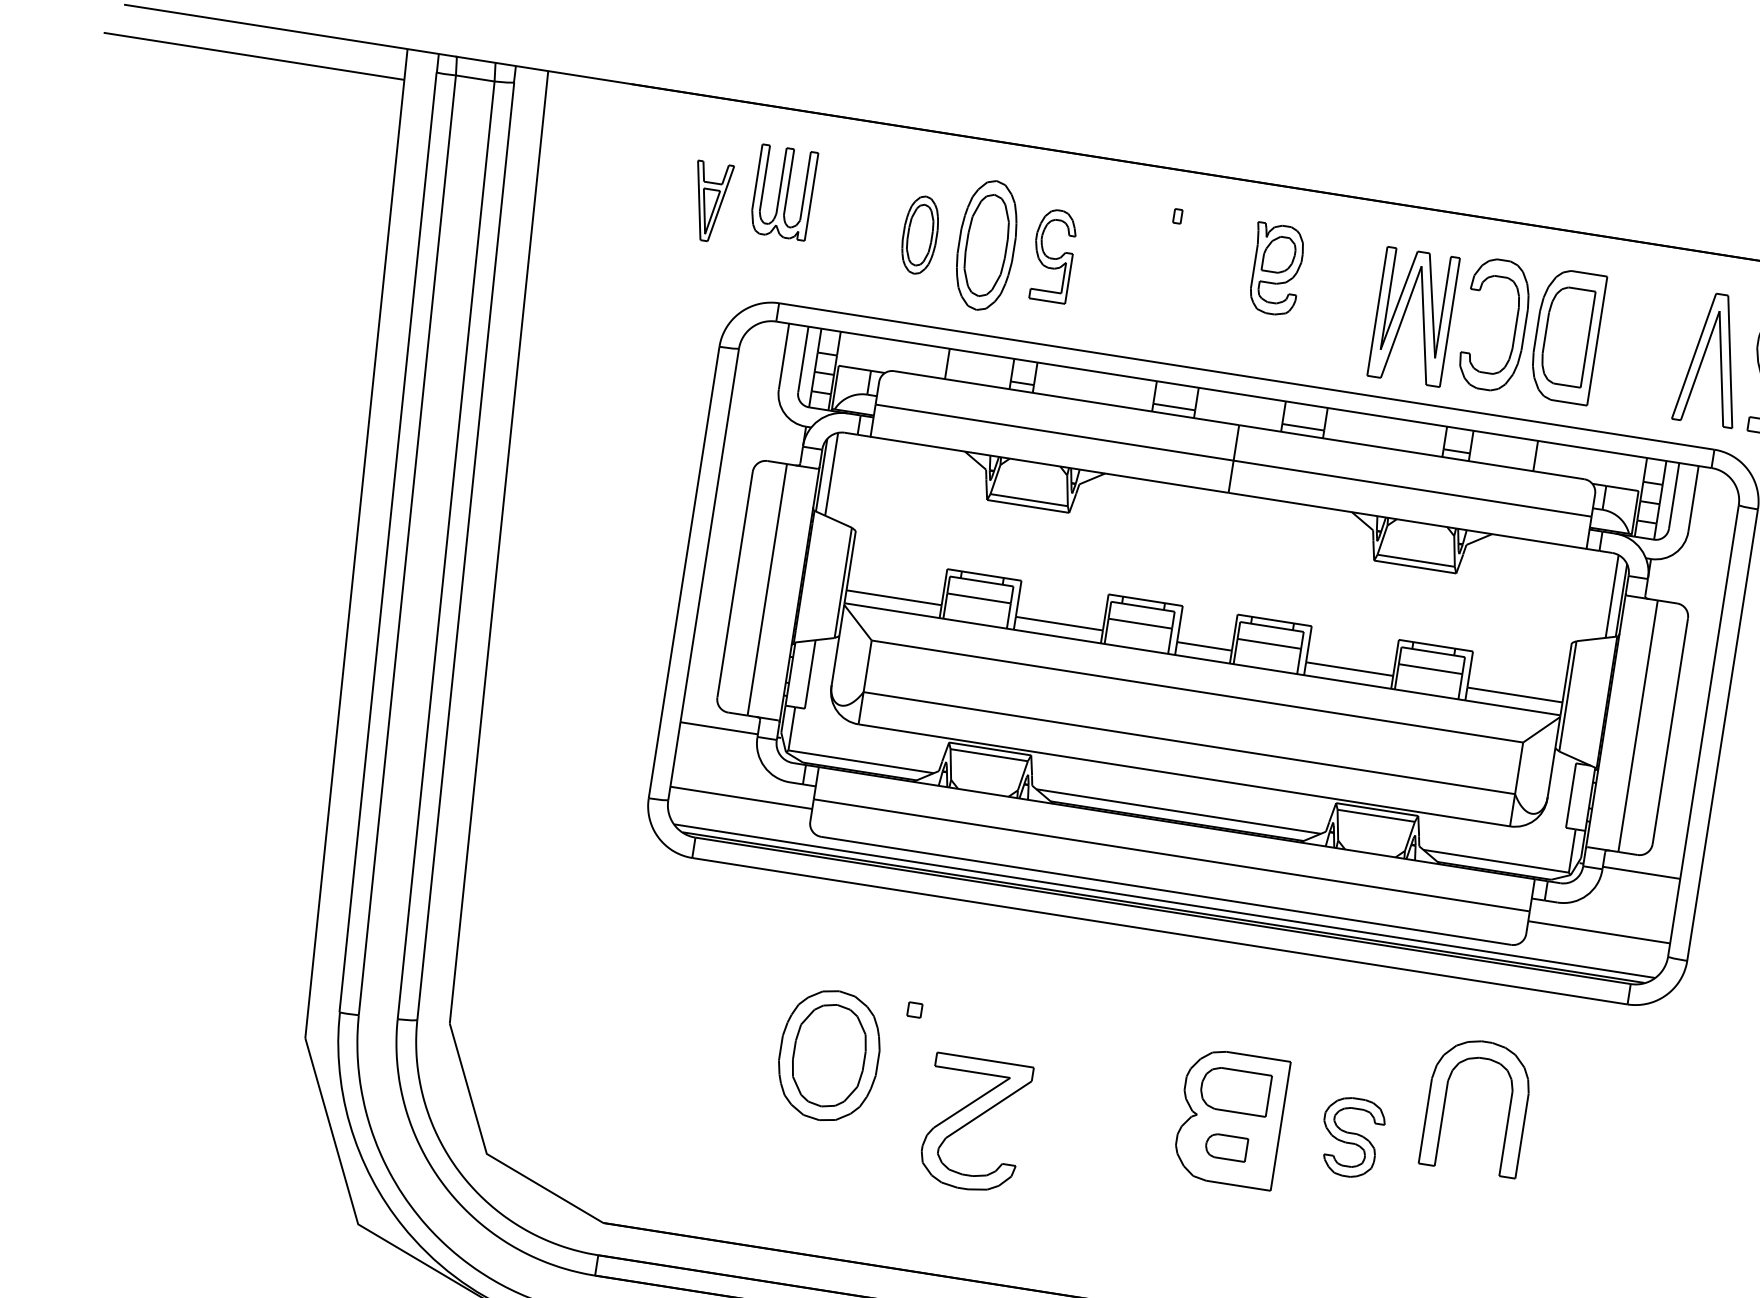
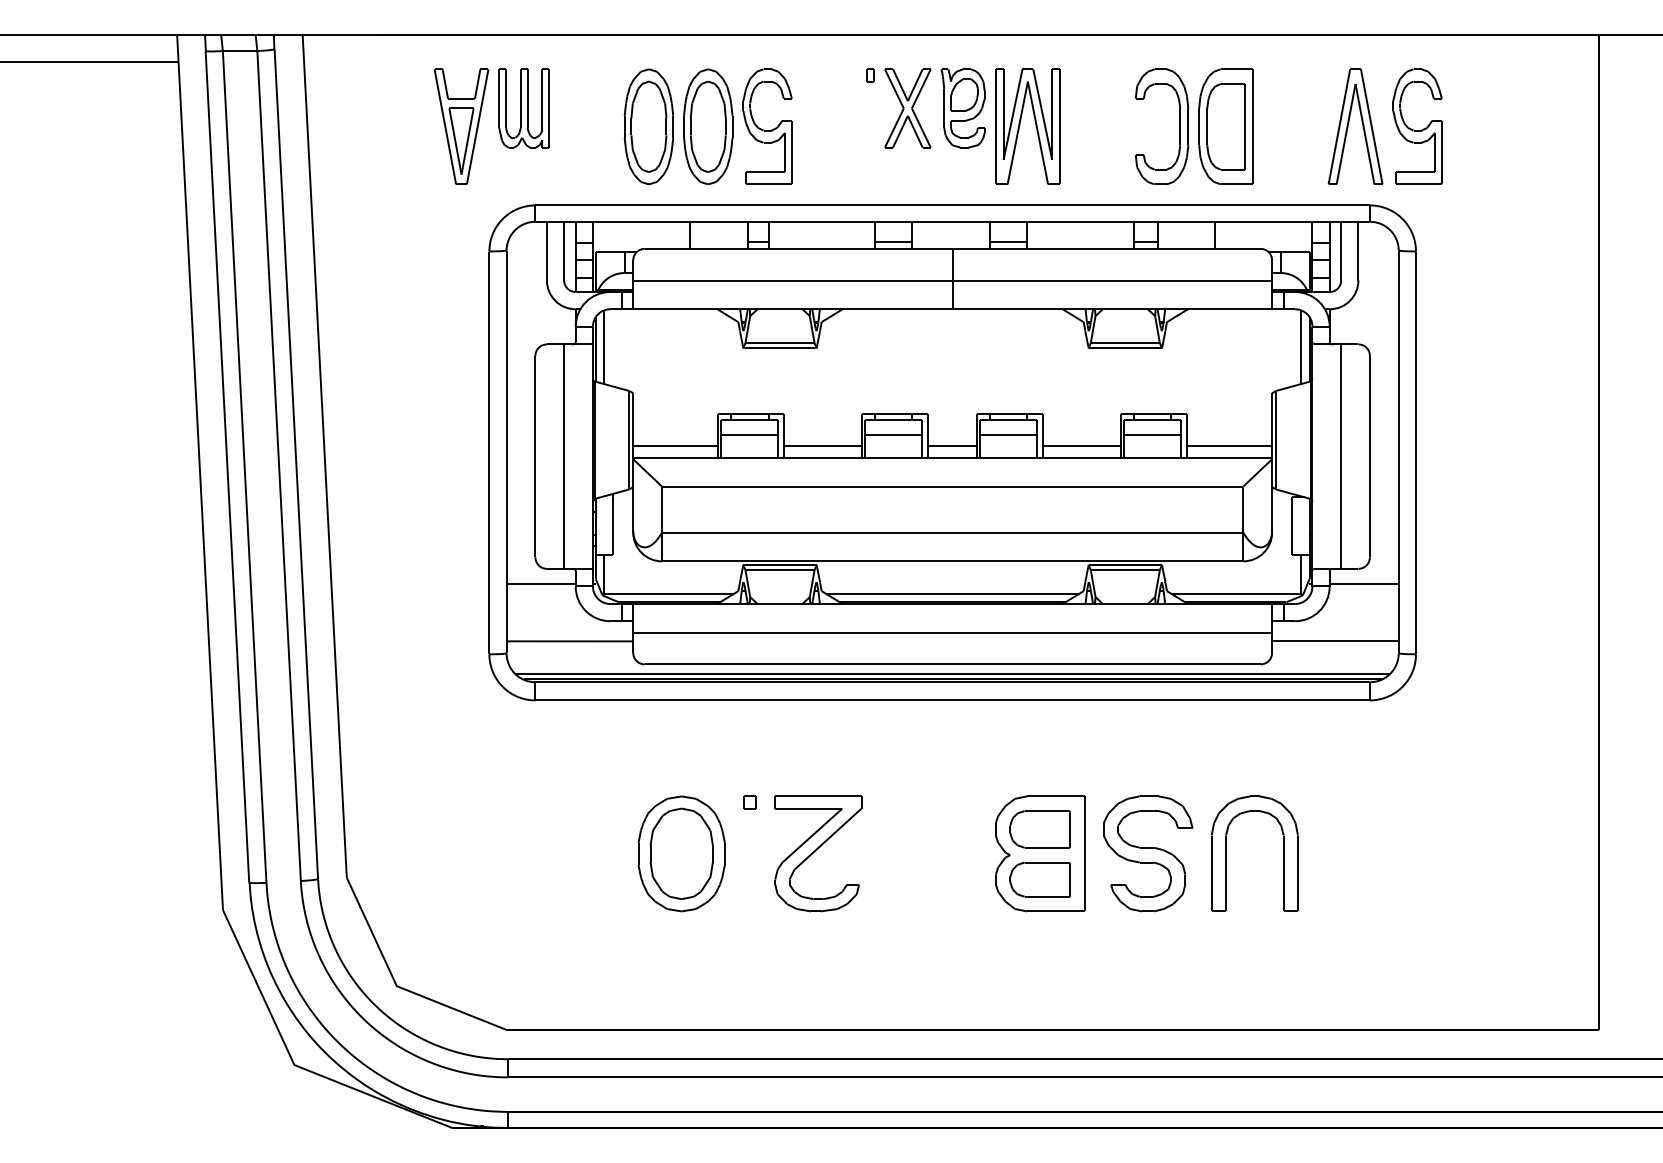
part: (710, 201) -> (461, 126), size x1.67
part: (919, 234) -> (648, 126), size x1.67
part: (1053, 255) -> (767, 126), size x1.43
part: (1213, 259) -> (907, 108), added
part: (1405, 314) -> (1020, 125), moved
part: (1445, 1101) -> (1226, 853), moved
part: (975, 1124) -> (818, 853), moved
part: (1352, 1137) -> (1148, 853), size x1.67
part: (1225, 1147) -> (1039, 879), size x1.67

